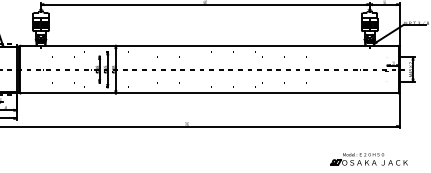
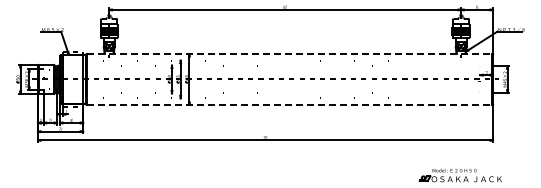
line: (209, 45) -> (289, 53), solid -> dashed
line: (209, 93) -> (289, 105), solid -> dashed

